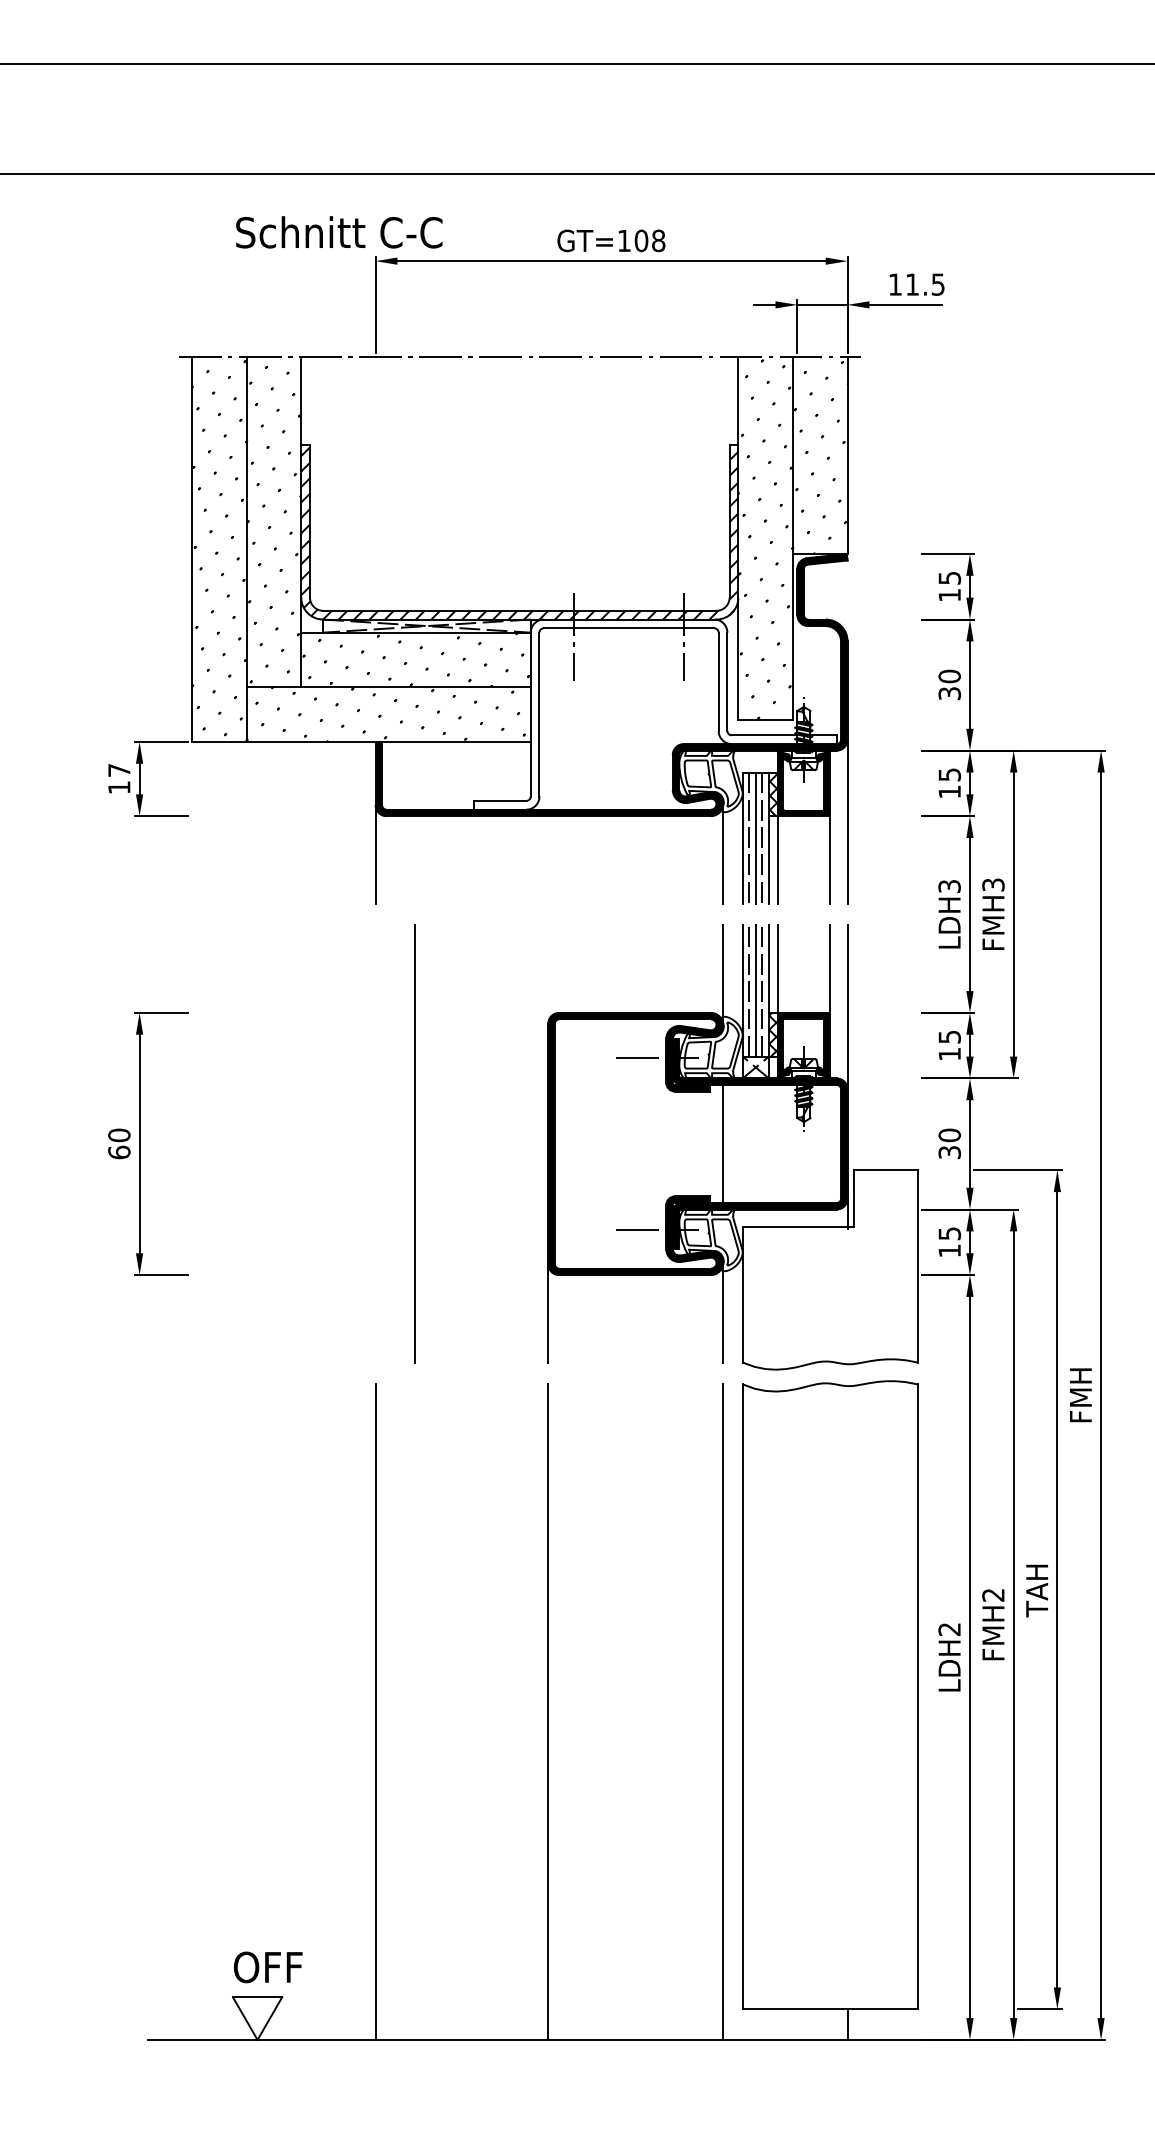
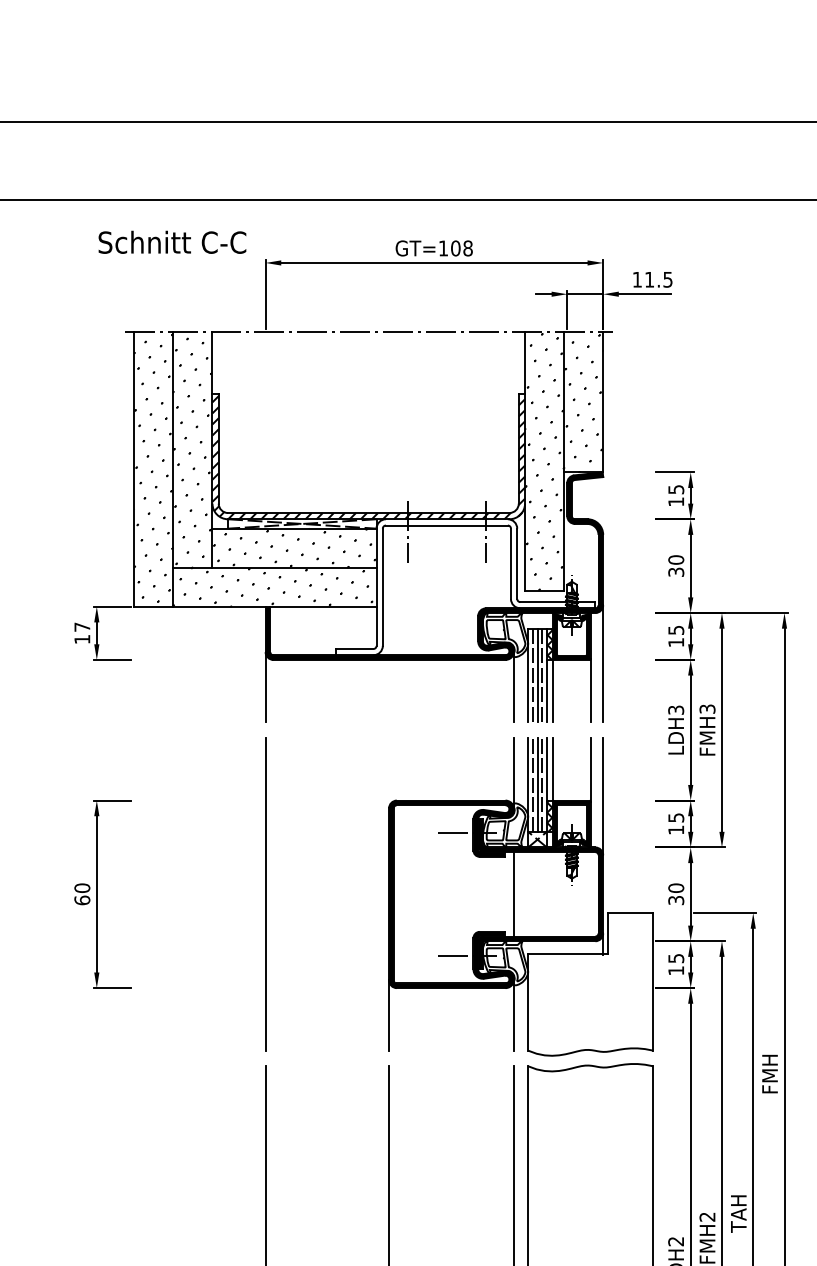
text: (339, 232) -> (172, 242), moved
line: (414, 1143) -> (265, 894), moved

